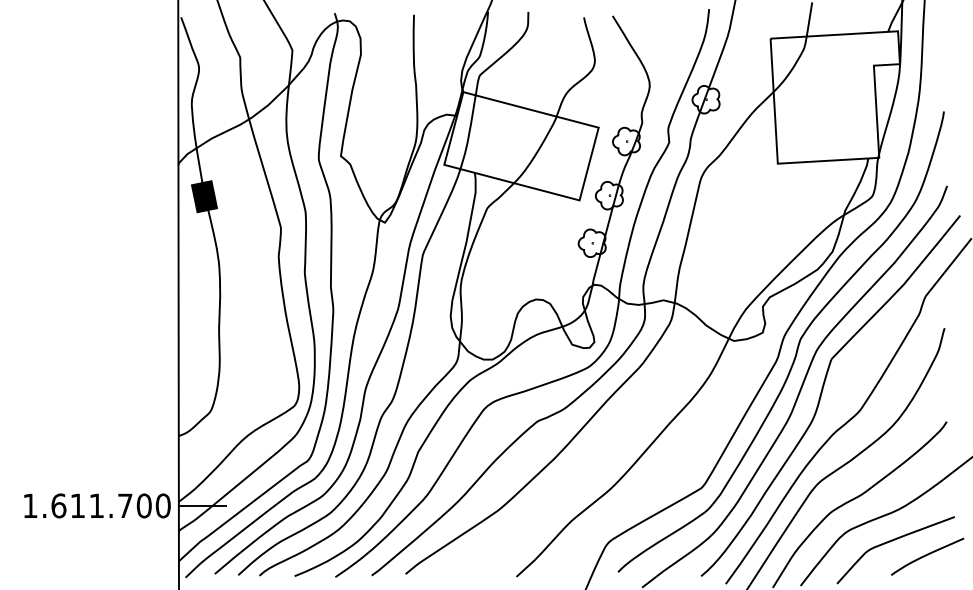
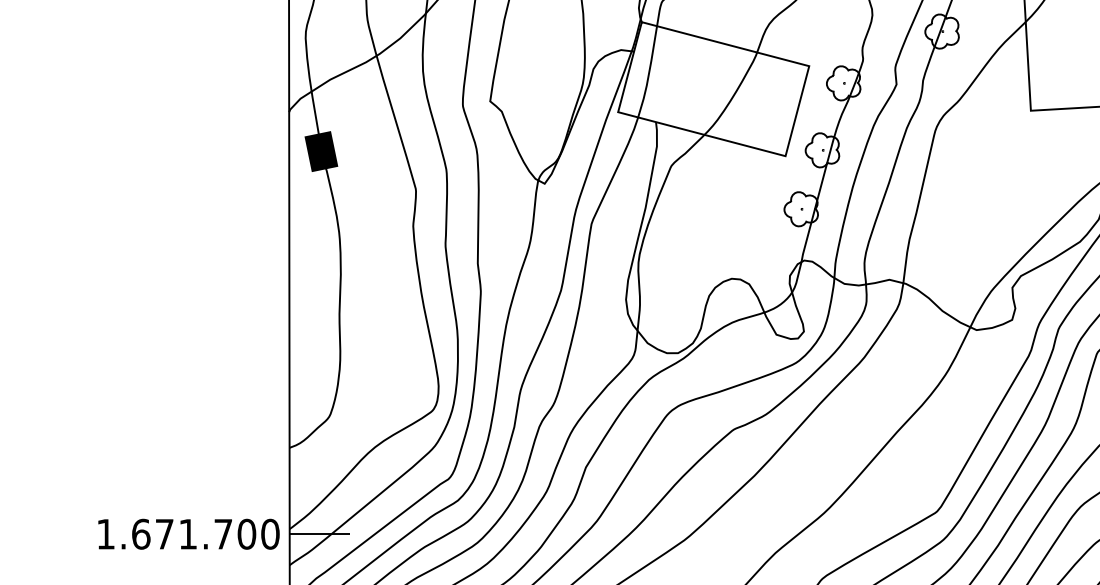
text: (77, 505) -> (164, 533), 1.611.700 -> 1.671.700

